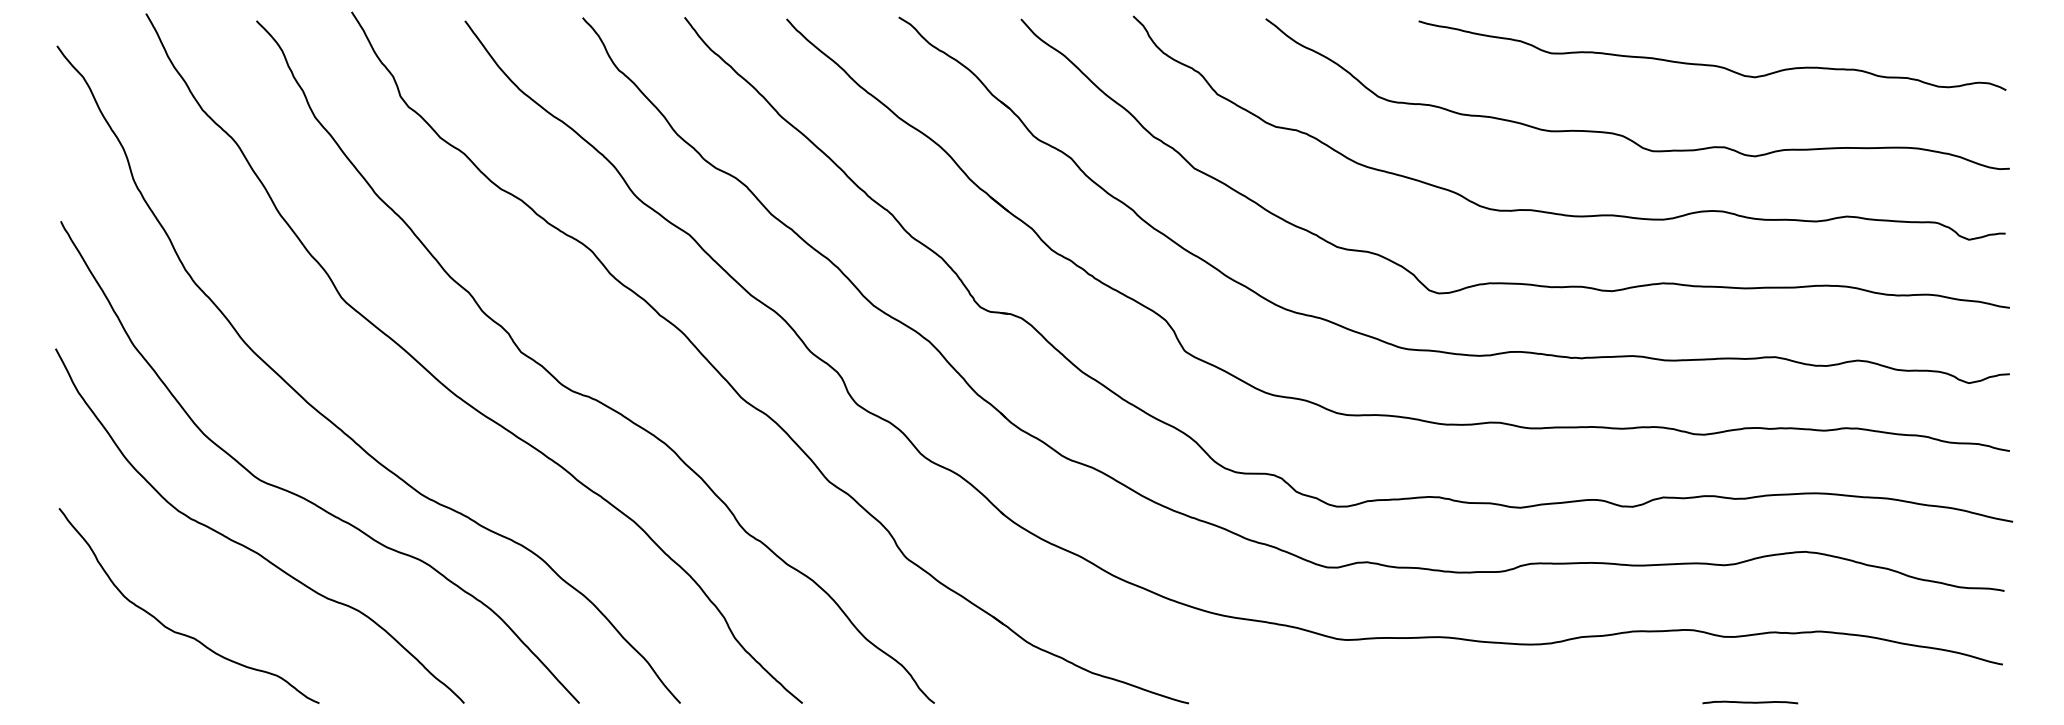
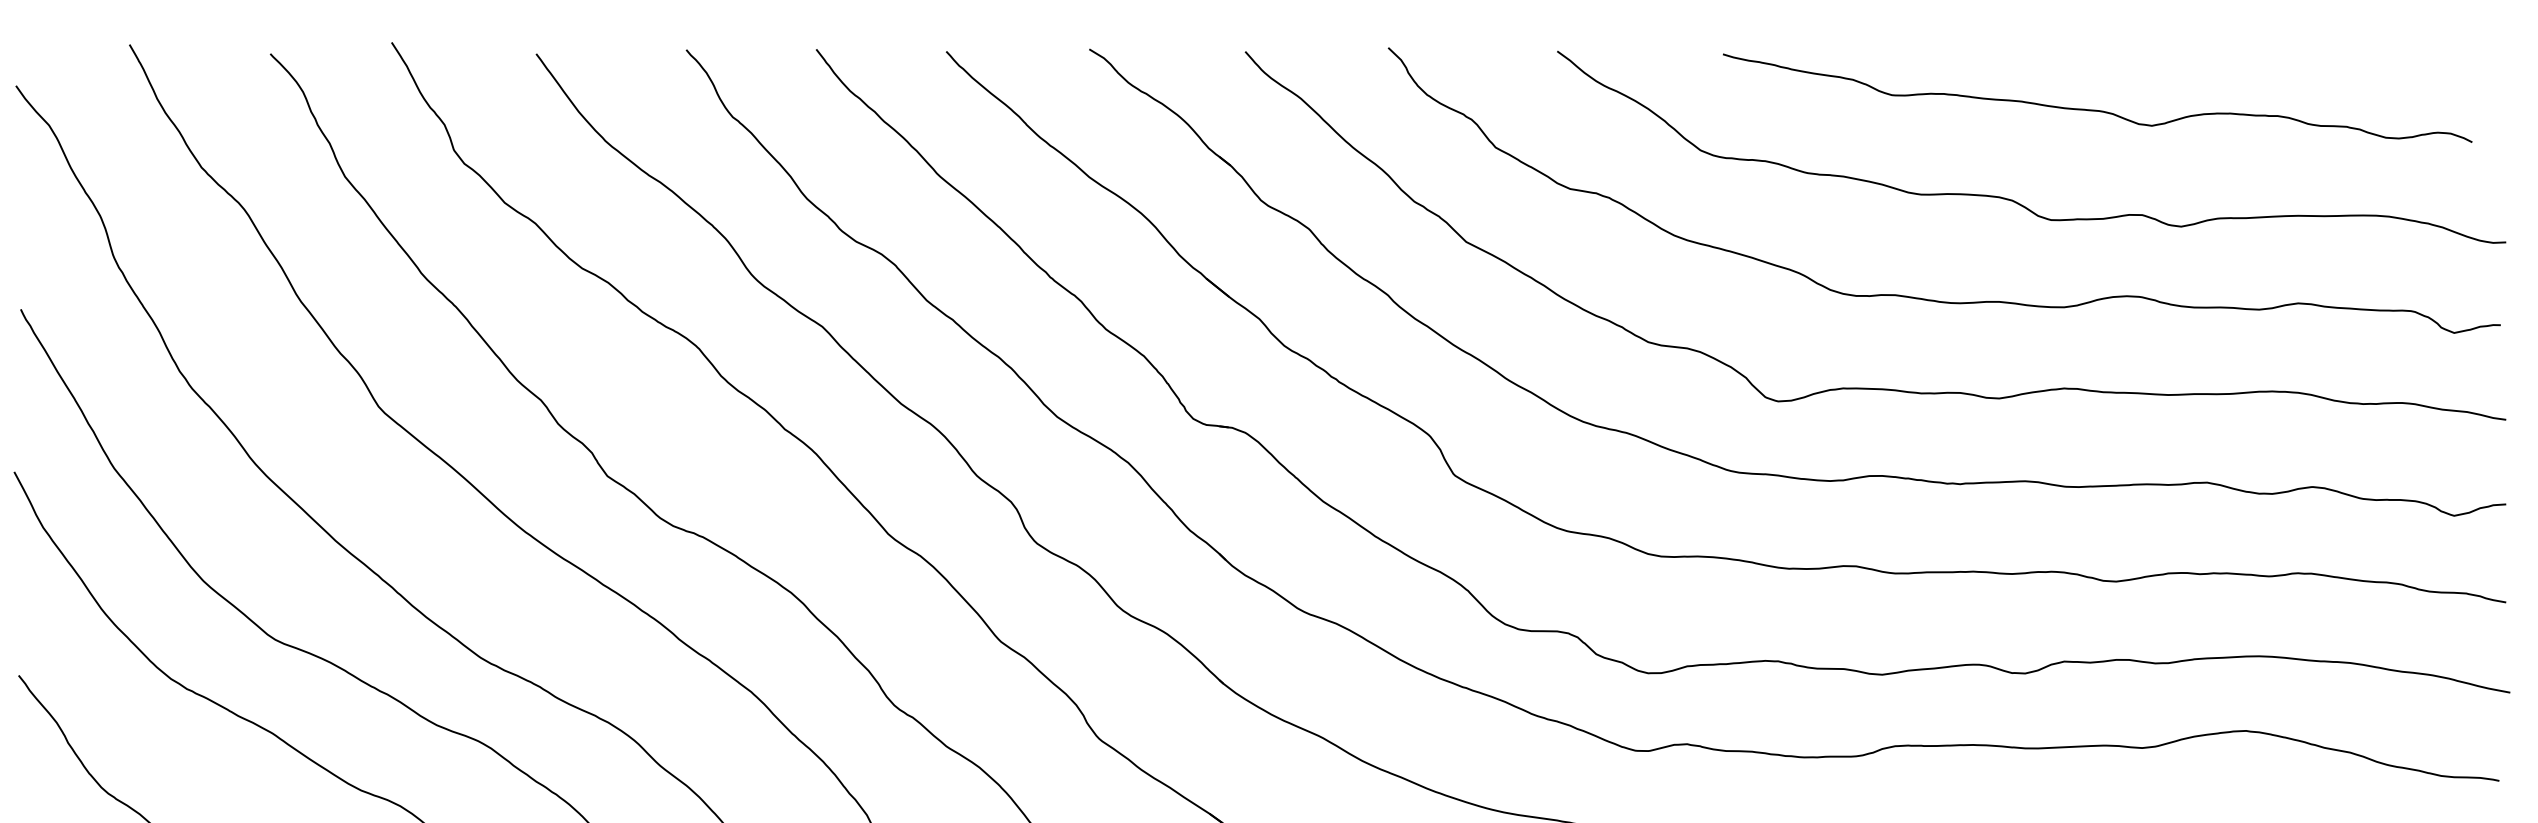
curve: (1712, 64) -> (2097, 109), moved

